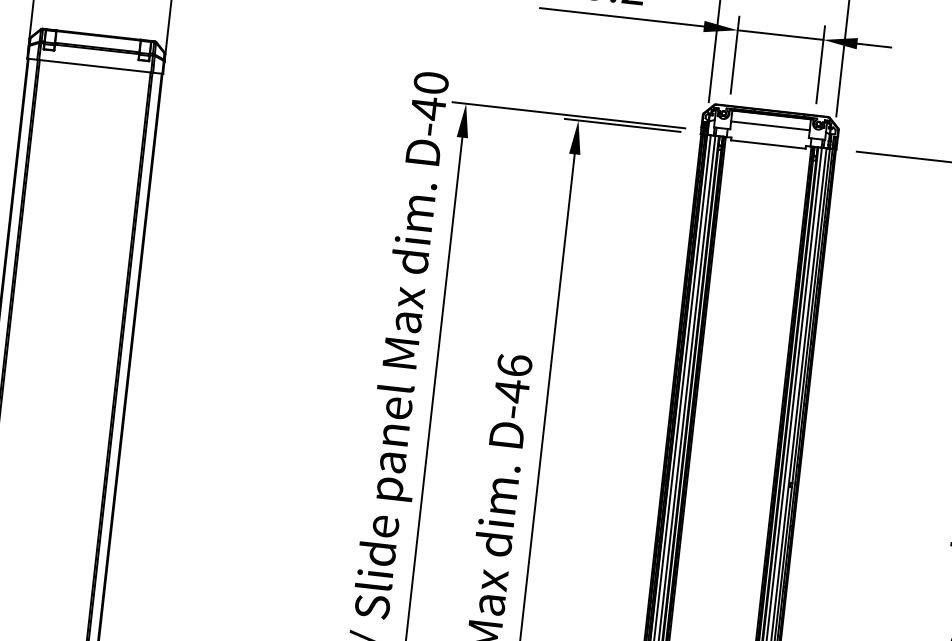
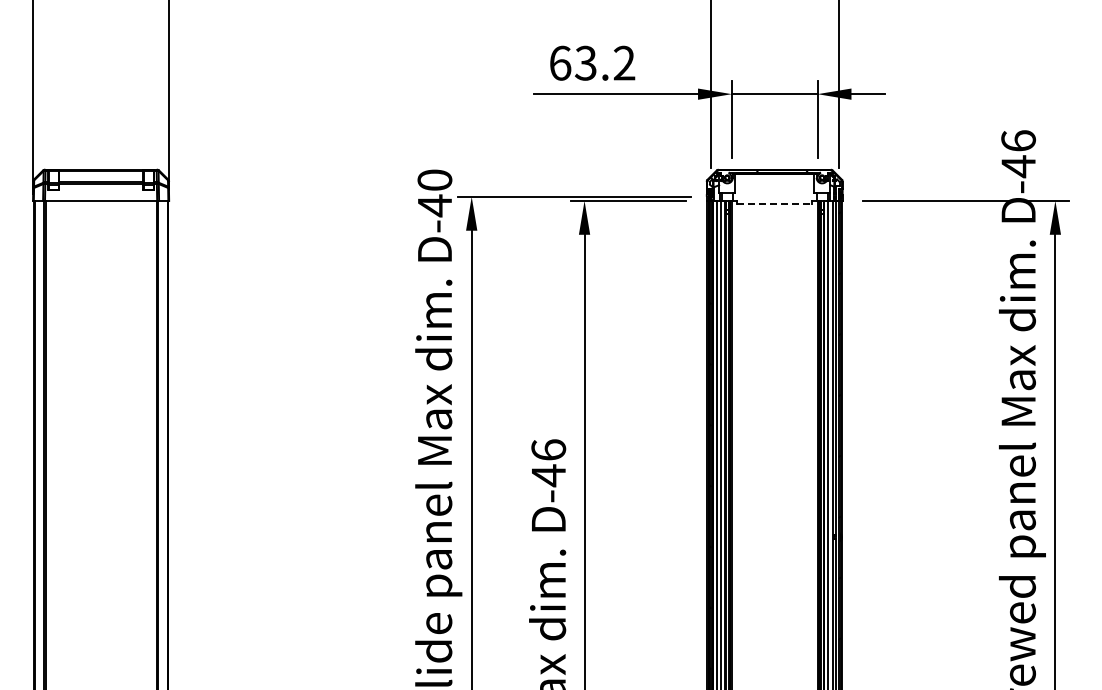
line: (770, 125) -> (774, 184), removed
line: (769, 144) -> (775, 203), solid -> dashed

